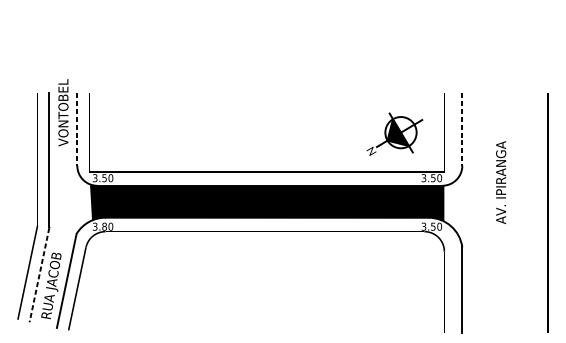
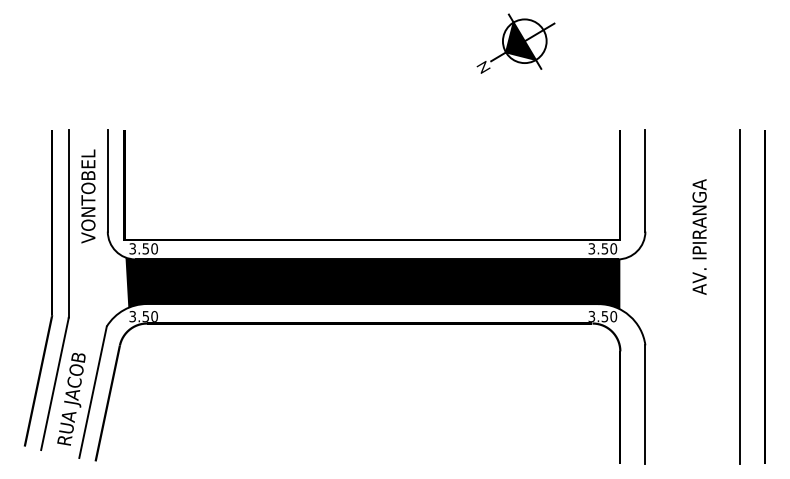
text: (63, 112) -> (88, 196), moved
line: (77, 129) -> (107, 180), dashed -> solid
line: (462, 129) -> (645, 180), dashed -> solid
part: (394, 134) -> (515, 43), moved
text: (501, 182) -> (699, 236), moved
line: (530, 213) -> (740, 297), added
text: (104, 226) -> (145, 316), 3.80 -> 3.50
line: (39, 275) -> (54, 384), dashed -> solid

